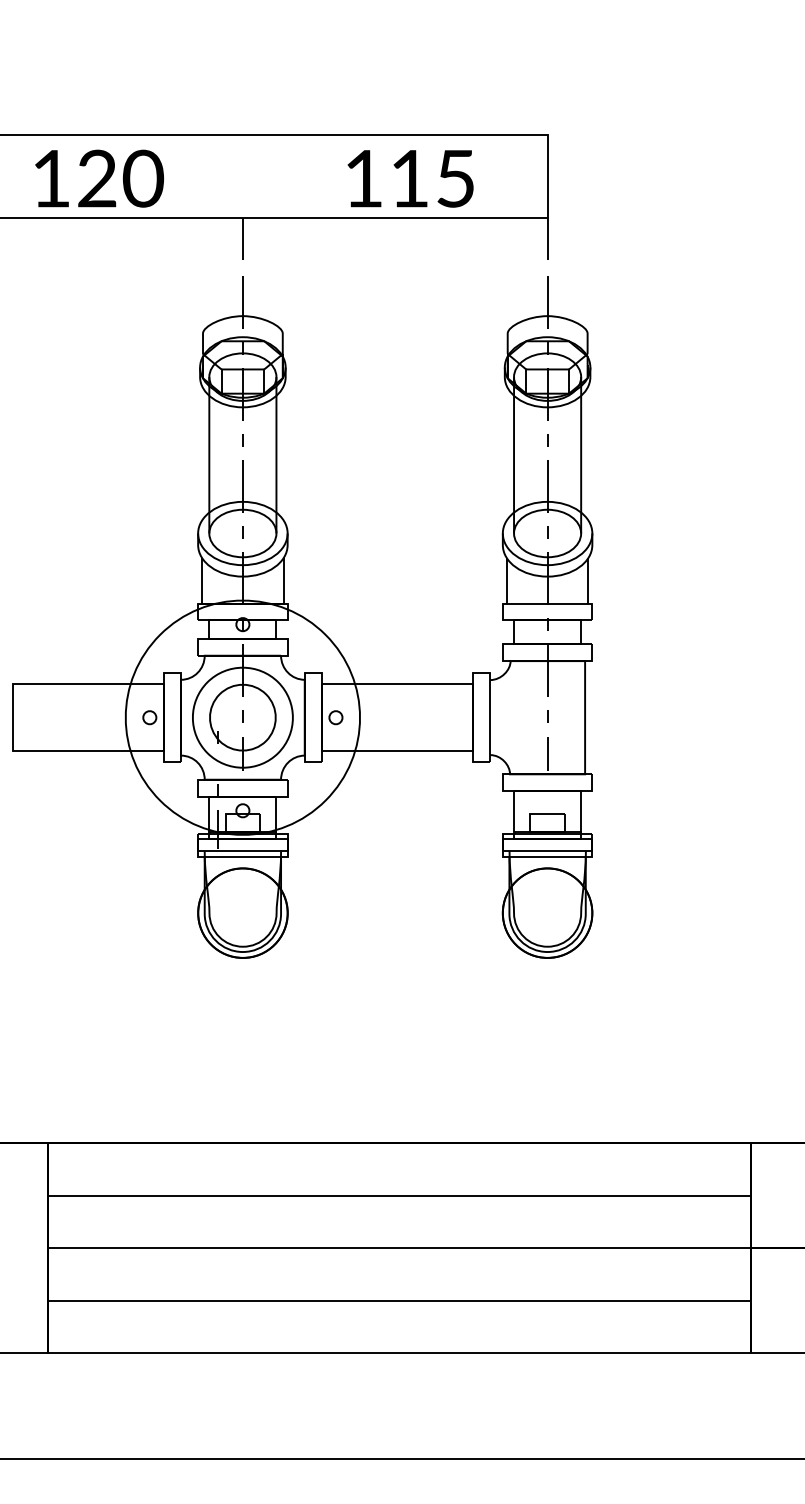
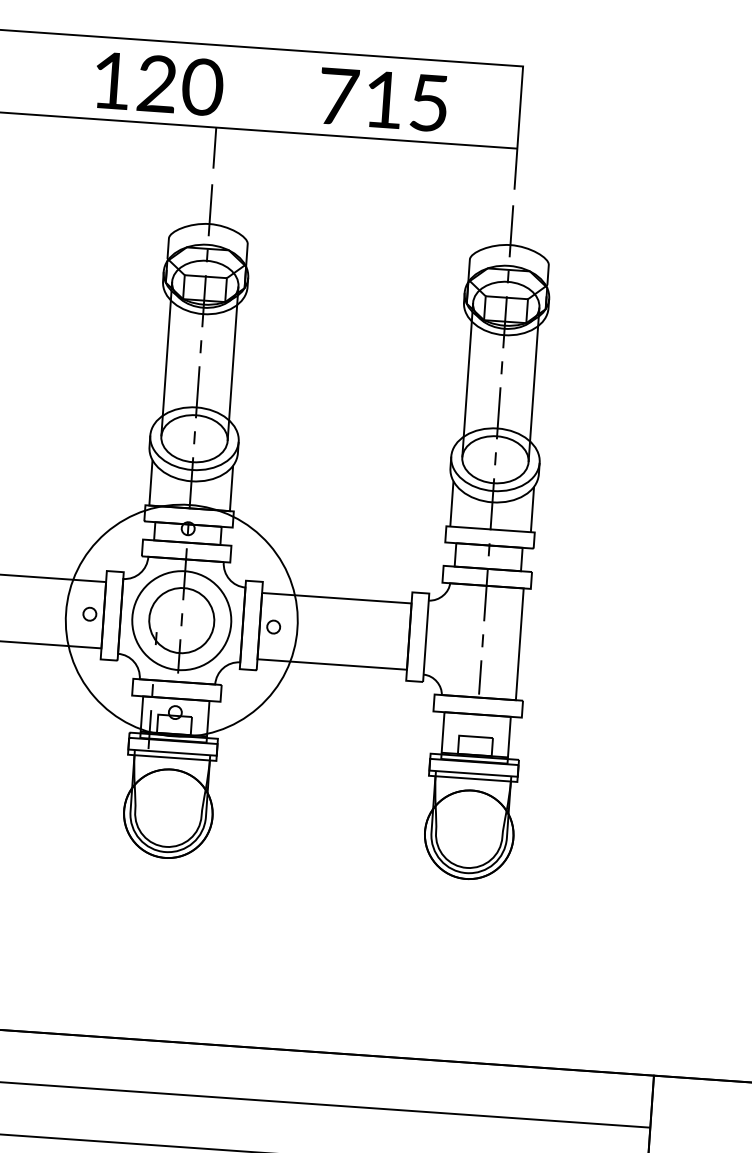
text: (99, 178) -> (159, 83), moved
text: (364, 178) -> (339, 96), 115 -> 715

